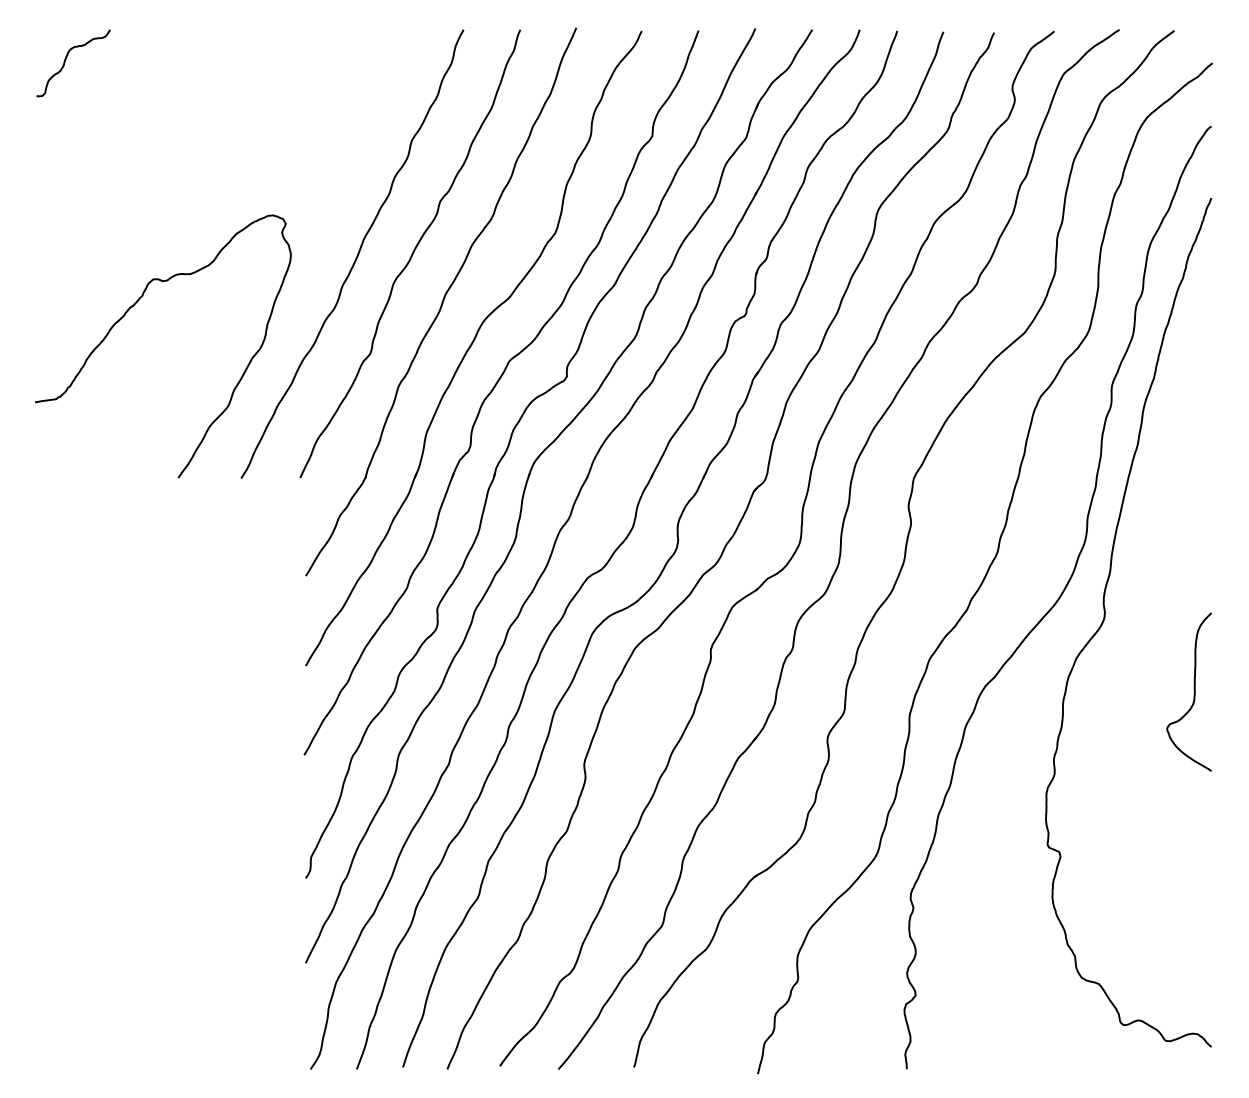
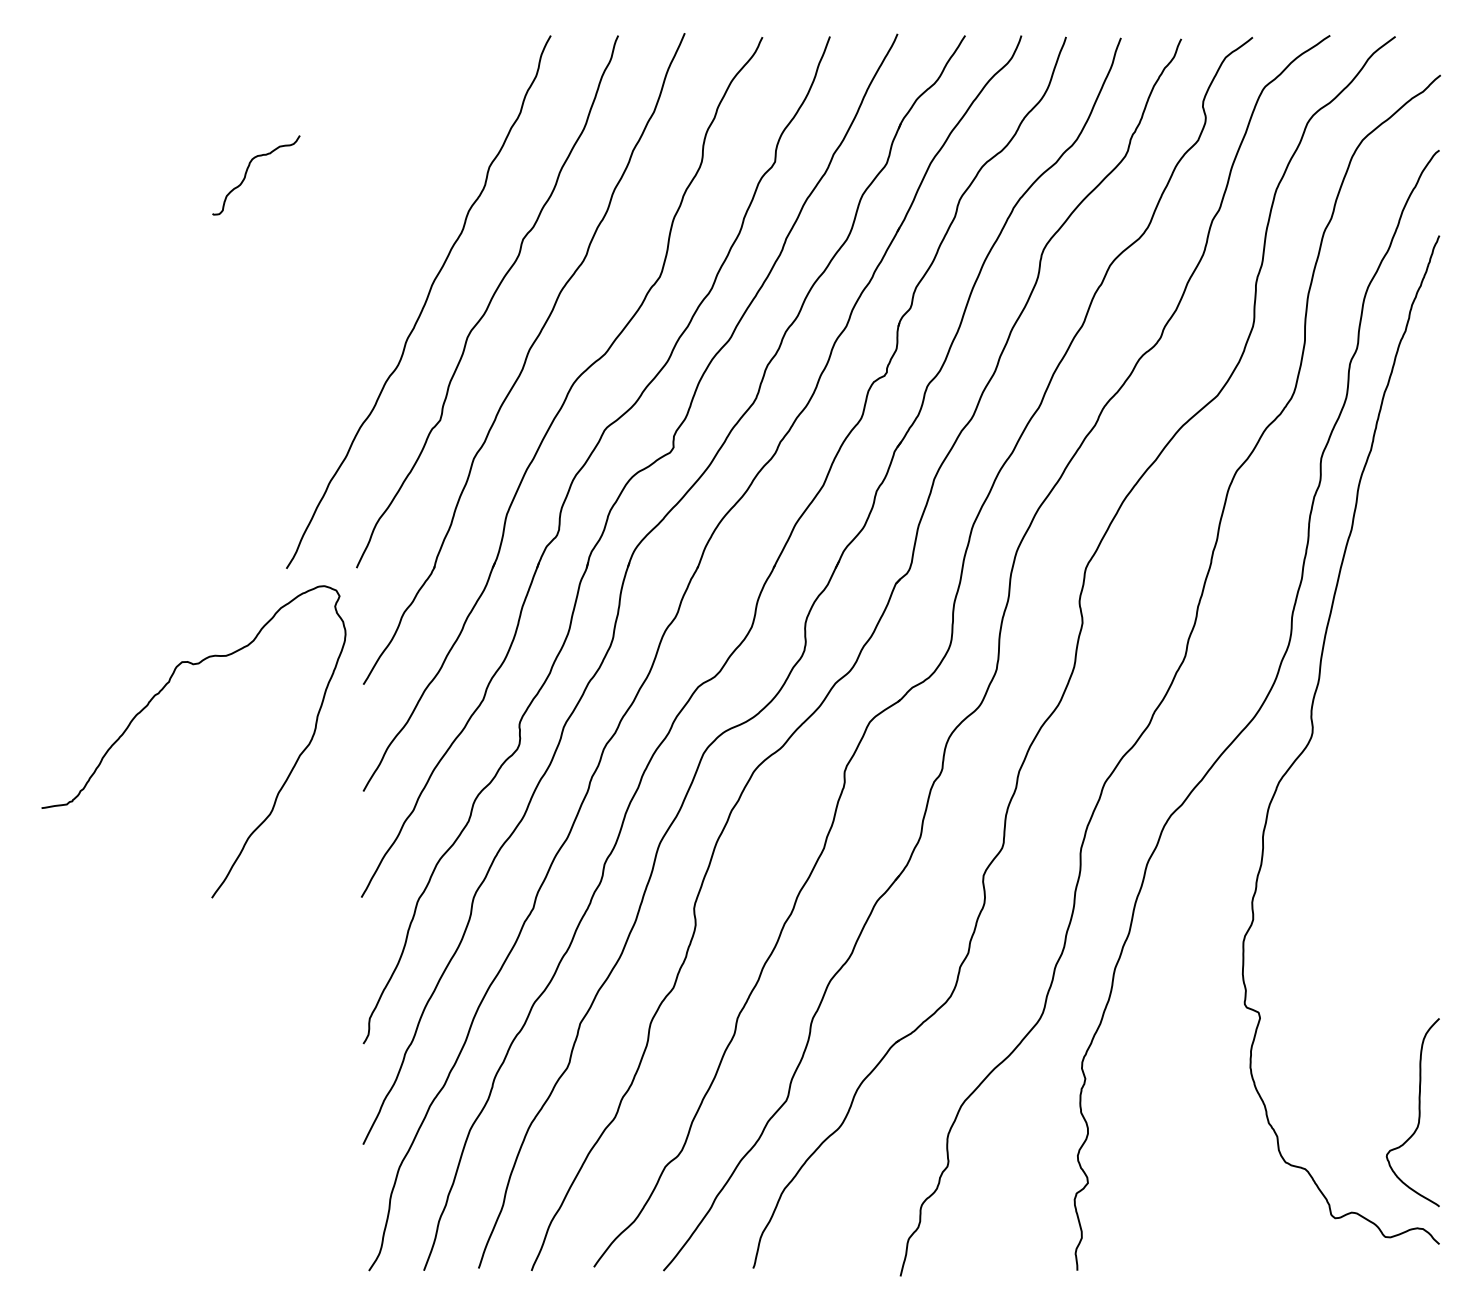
curve: (66, 60) -> (247, 172), moved
curve: (125, 315) -> (148, 705), moved
curve: (1193, 692) -> (1418, 1112), moved

